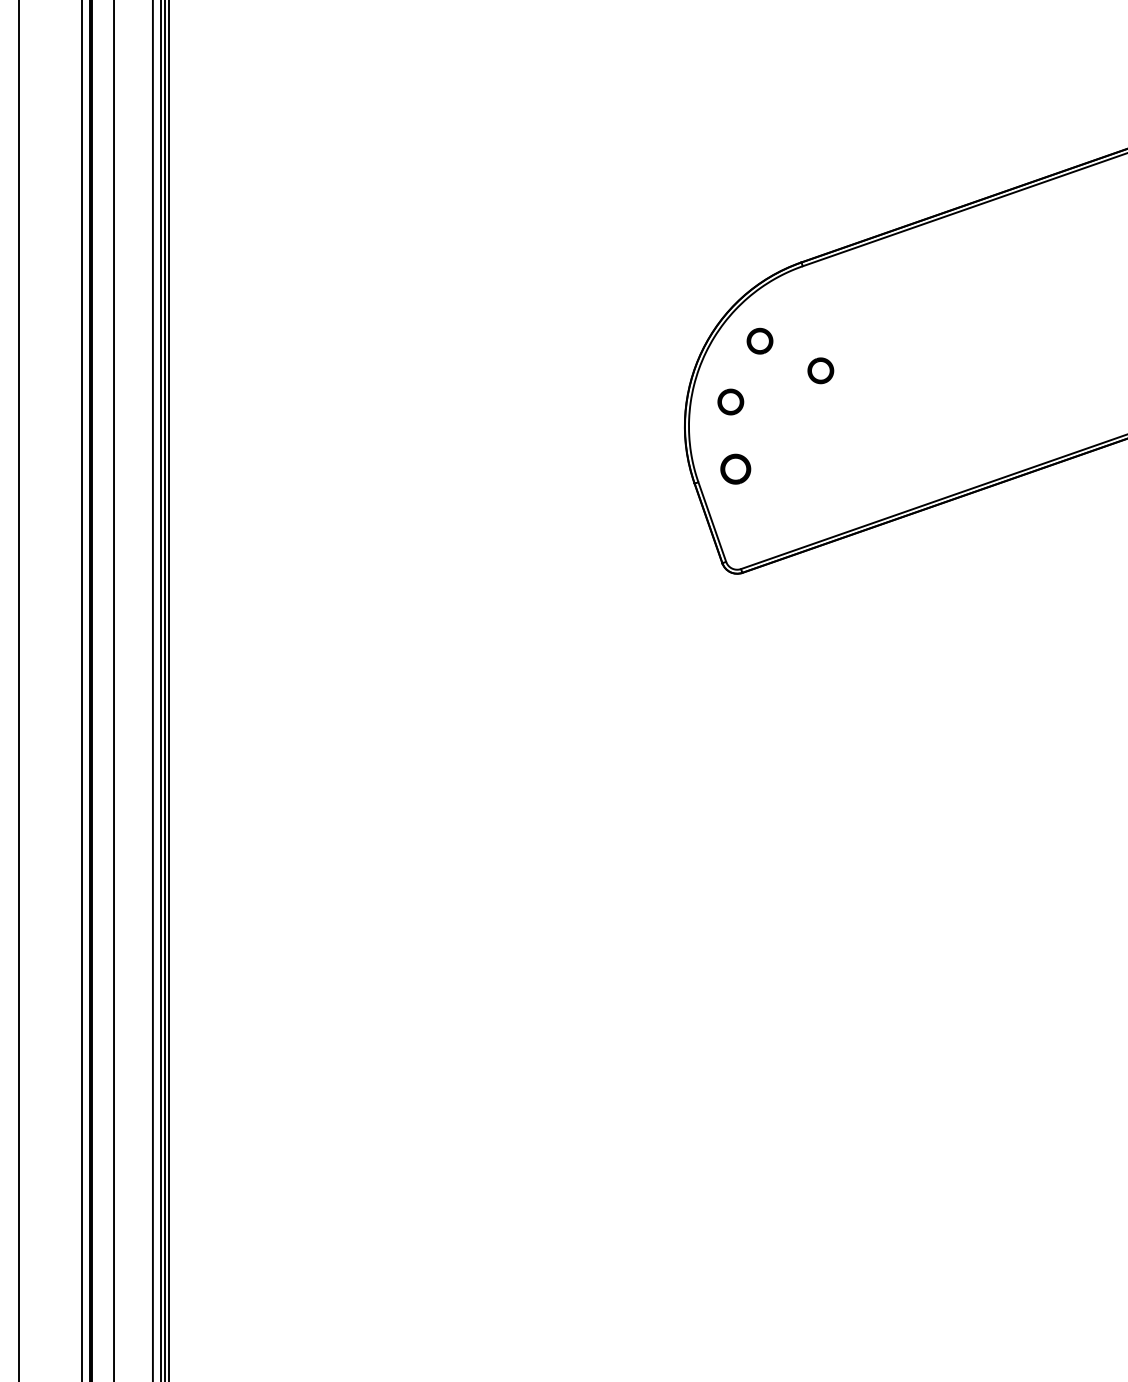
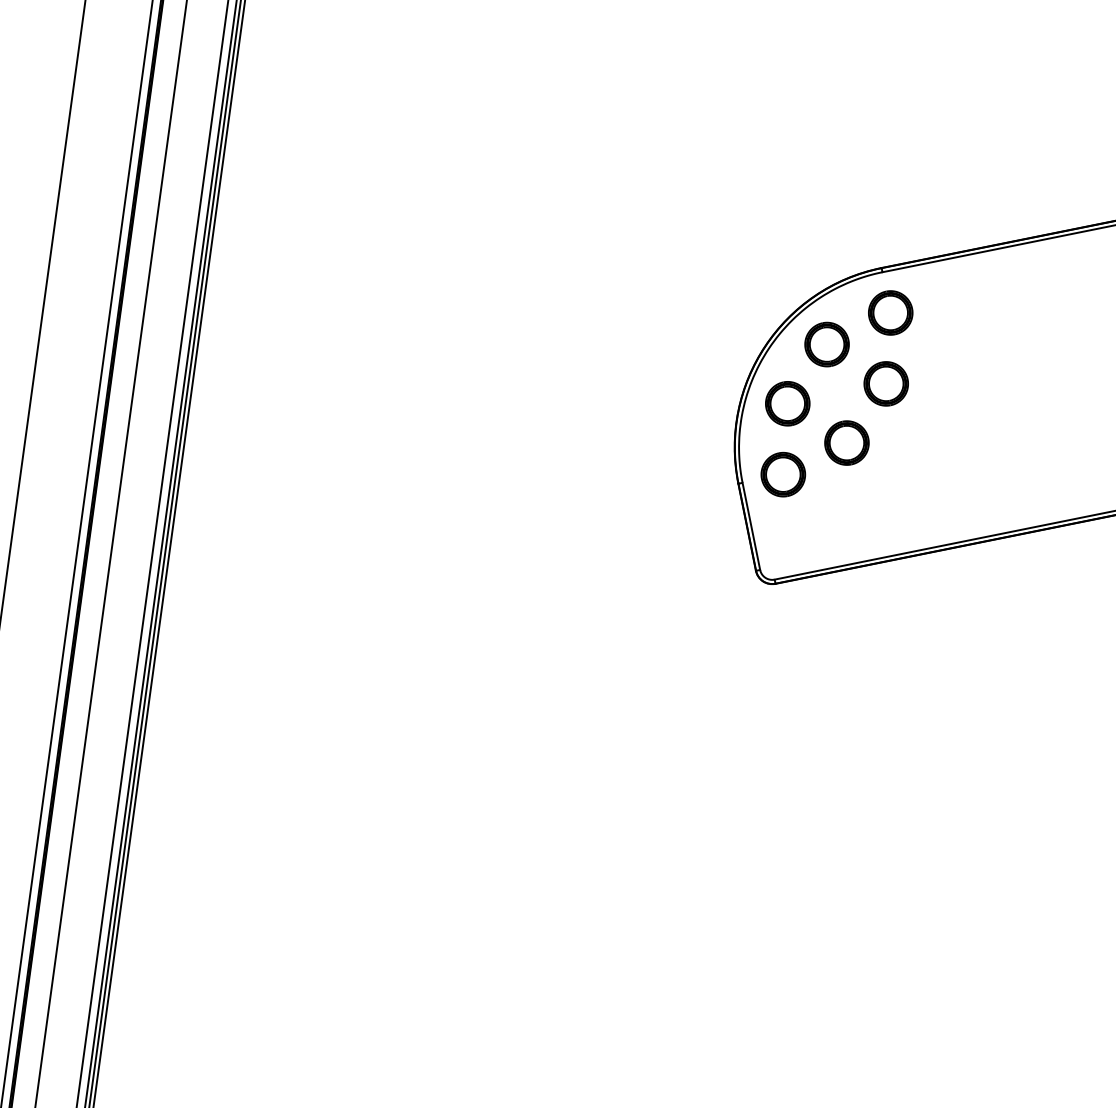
part: (815, 303) -> (890, 312), added
part: (759, 340) -> (826, 343), size x1.67
part: (820, 370) -> (886, 383), size x1.67
part: (730, 401) -> (787, 403), size x1.67
part: (790, 430) -> (846, 441), added
part: (735, 468) -> (783, 473), size x1.43

